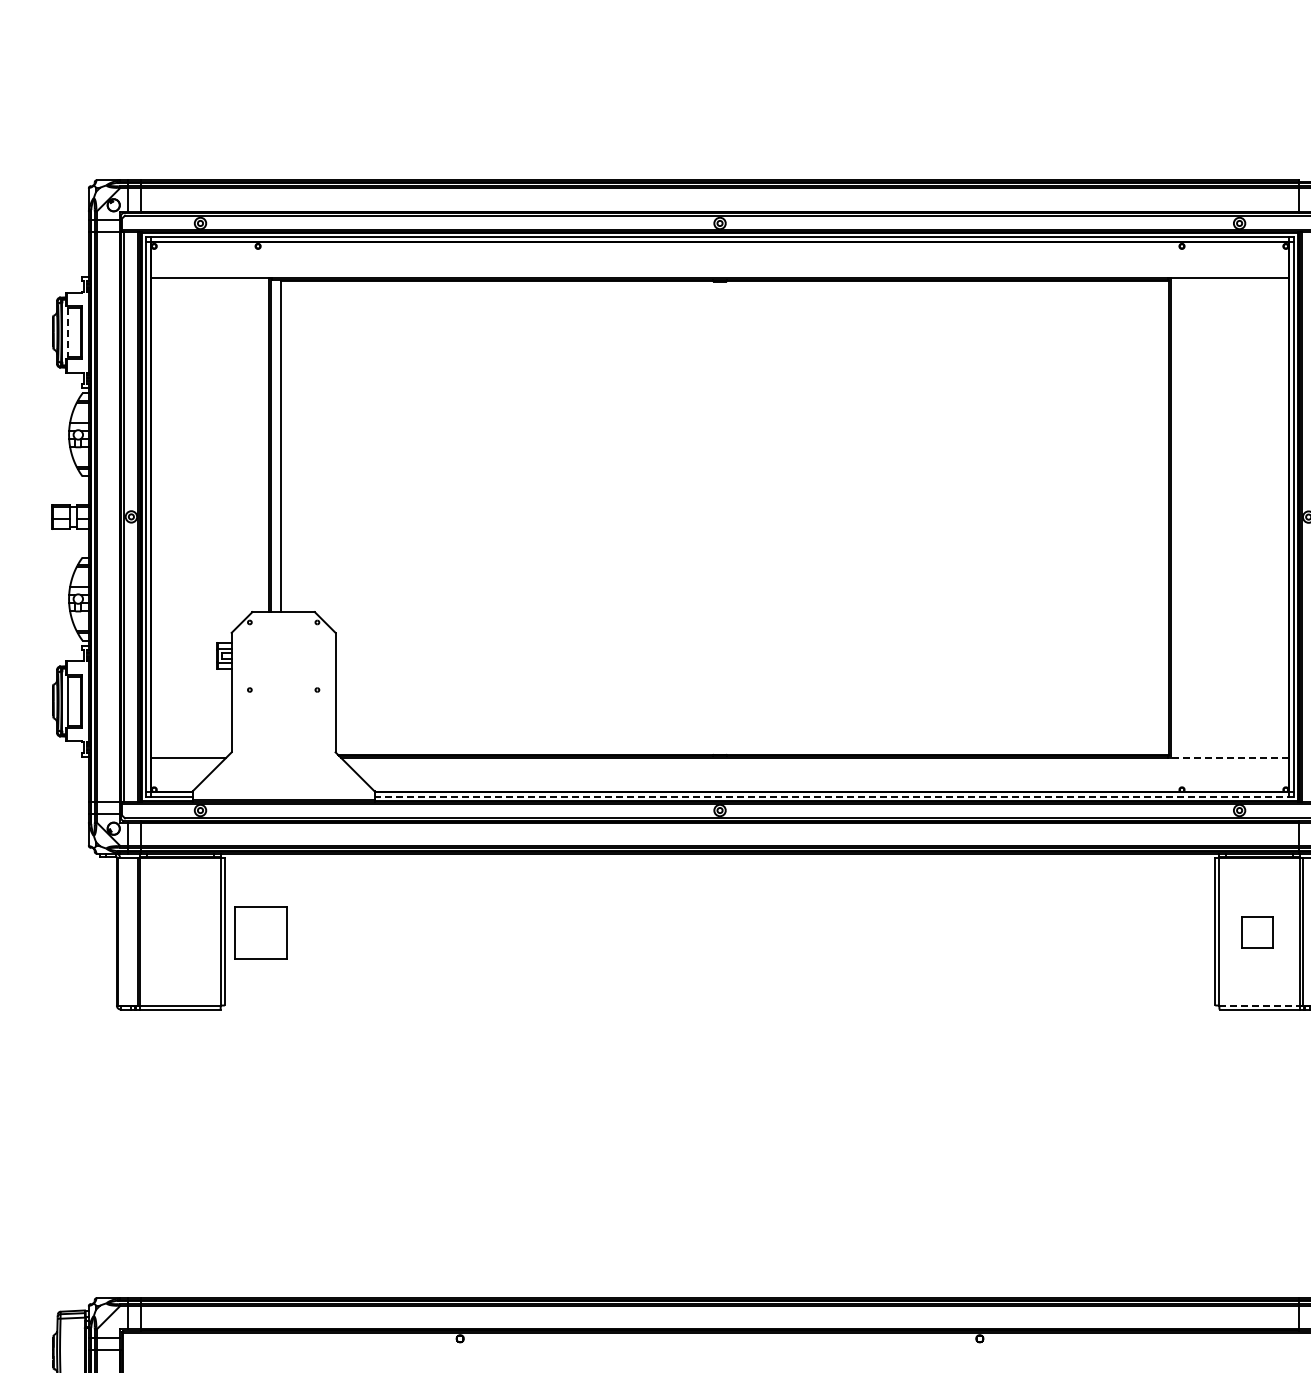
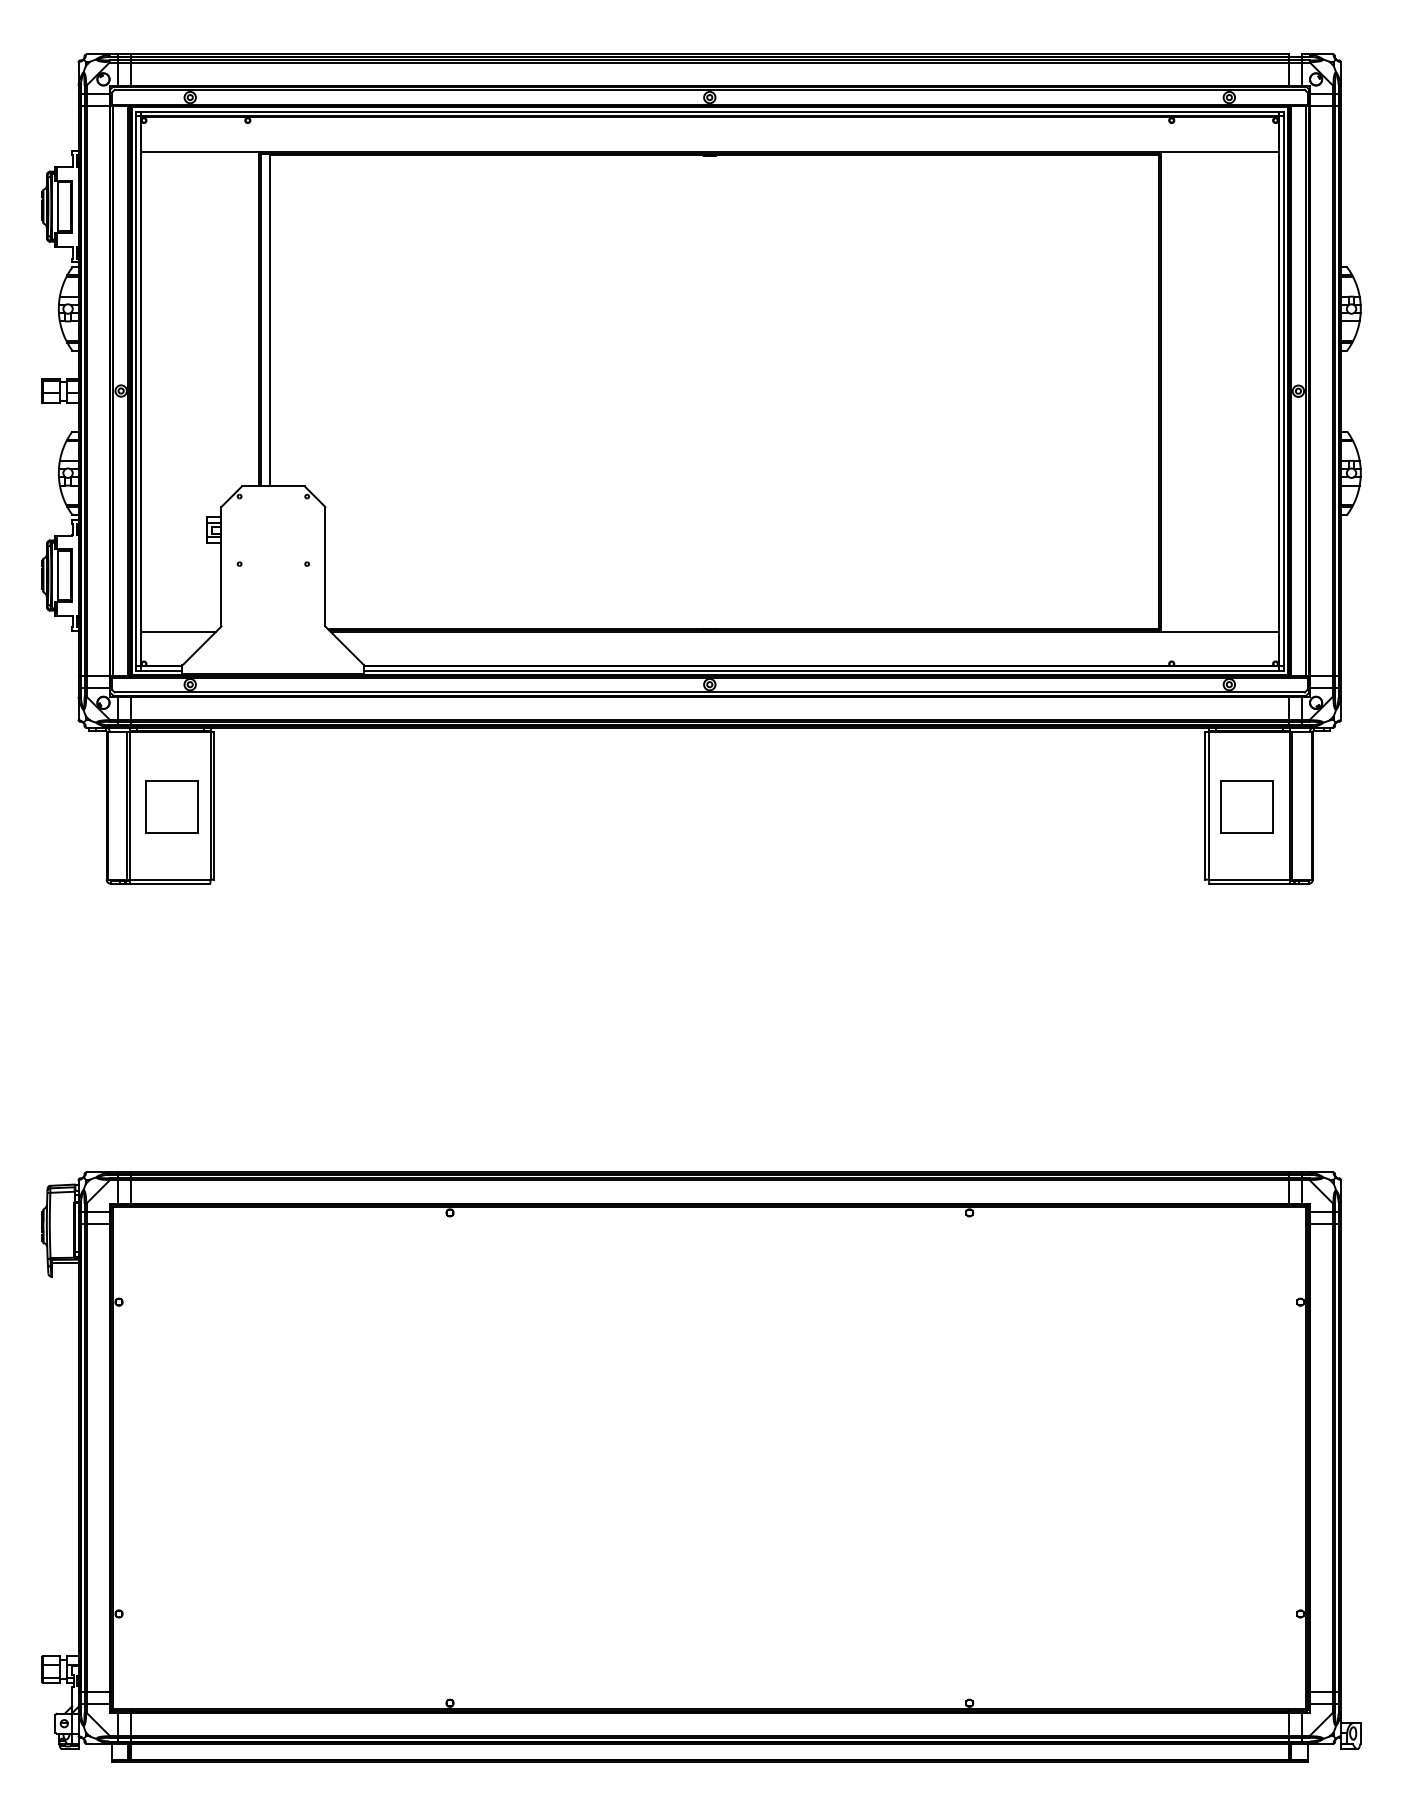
line: (67, 333) -> (57, 207), dashed -> solid
line: (1228, 758) -> (1218, 632), dashed -> solid
line: (834, 796) -> (824, 670), dashed -> solid
part: (259, 932) -> (171, 806), moved
part: (1256, 932) -> (1246, 806), size x1.67
line: (1259, 1005) -> (1249, 879), dashed -> solid

